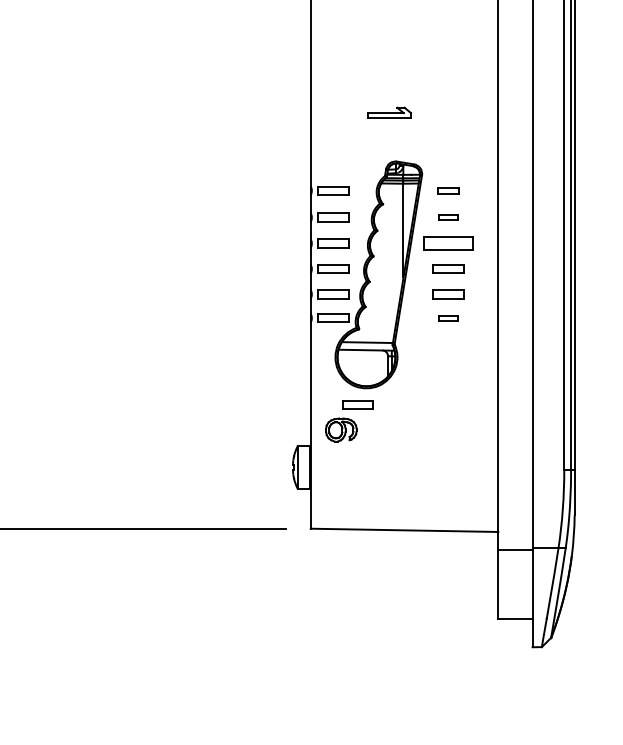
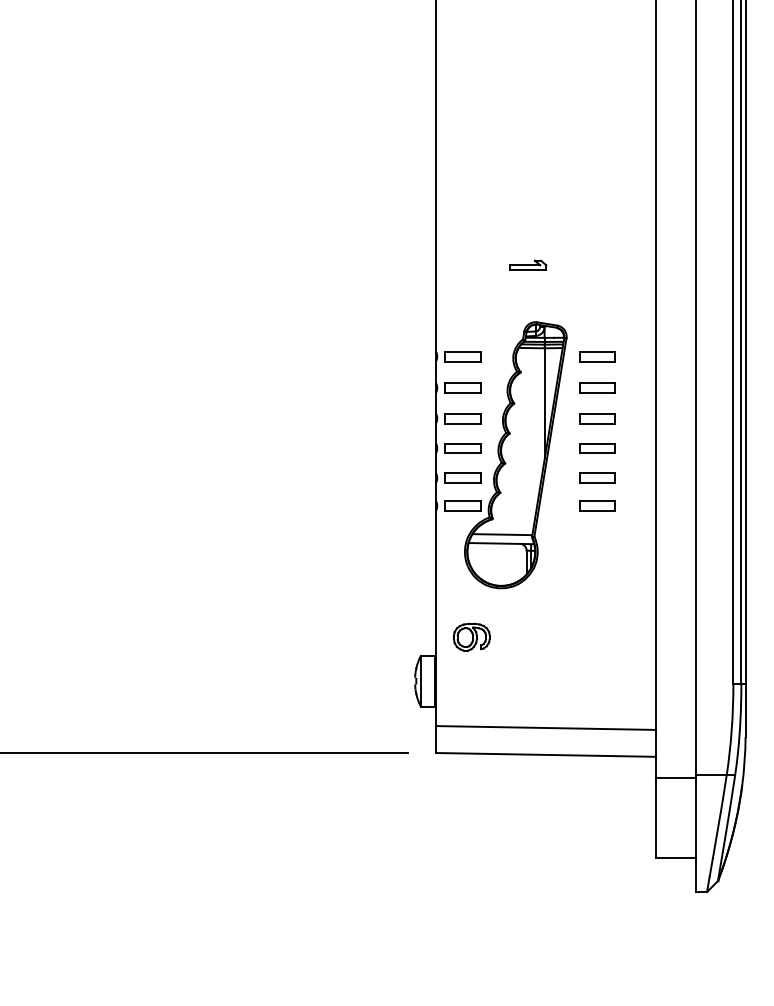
part: (389, 112) -> (528, 264), size x0.71
part: (448, 190) -> (597, 356), size x1.43
part: (448, 217) -> (597, 387), size x1.67
part: (448, 243) -> (597, 418), size x0.62
part: (448, 317) -> (597, 505), size x1.67
part: (358, 404) -> (491, 607), removed
line: (404, 506) -> (545, 727), added

